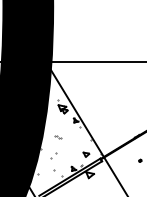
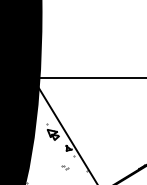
part: (58, 137) -> (65, 167), moved

